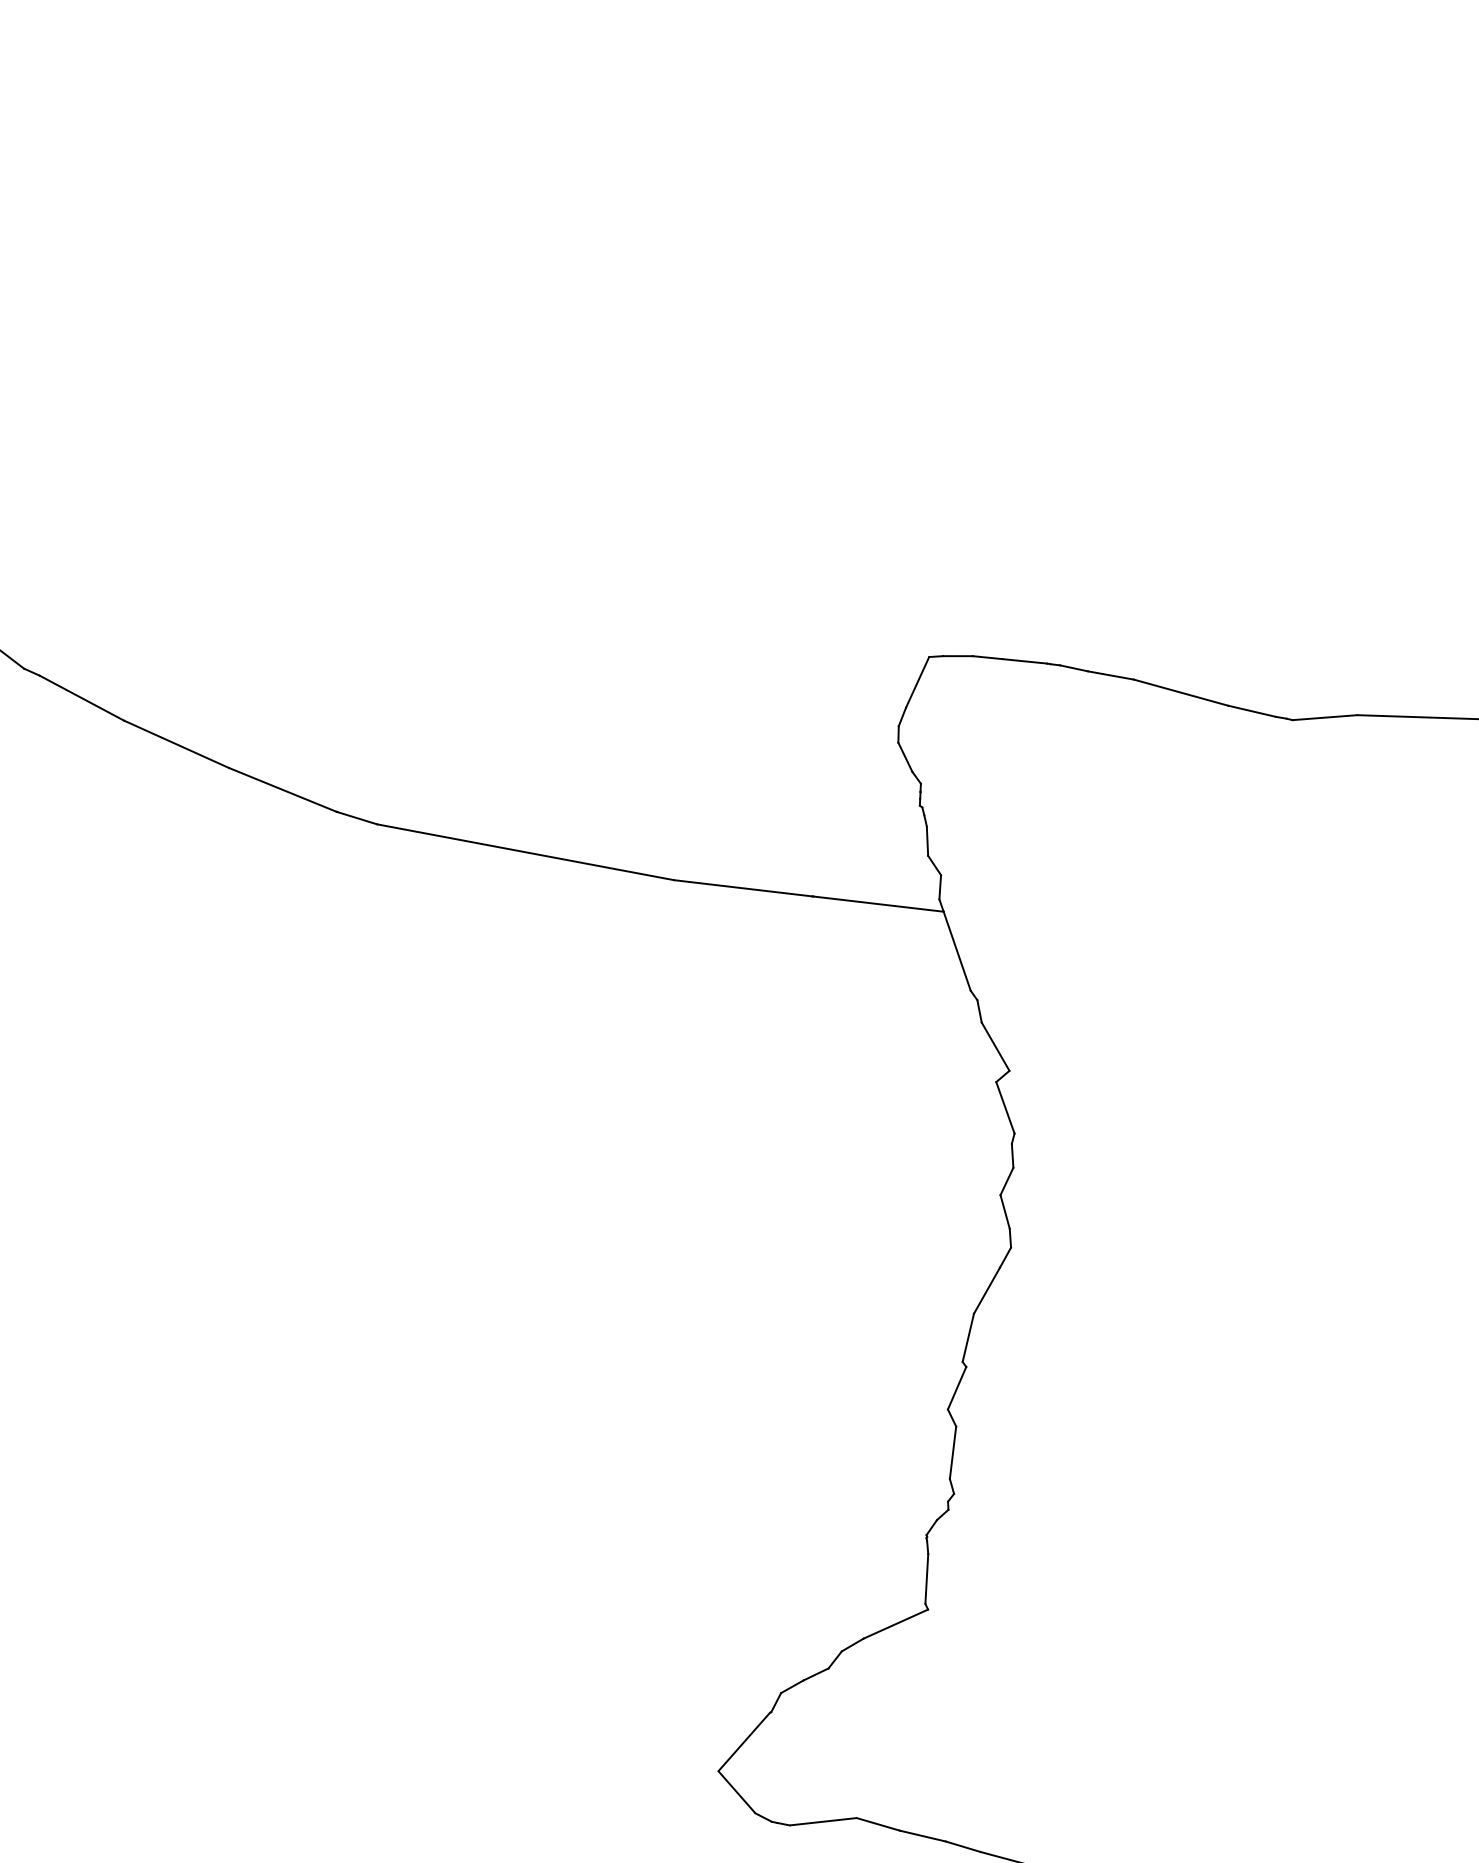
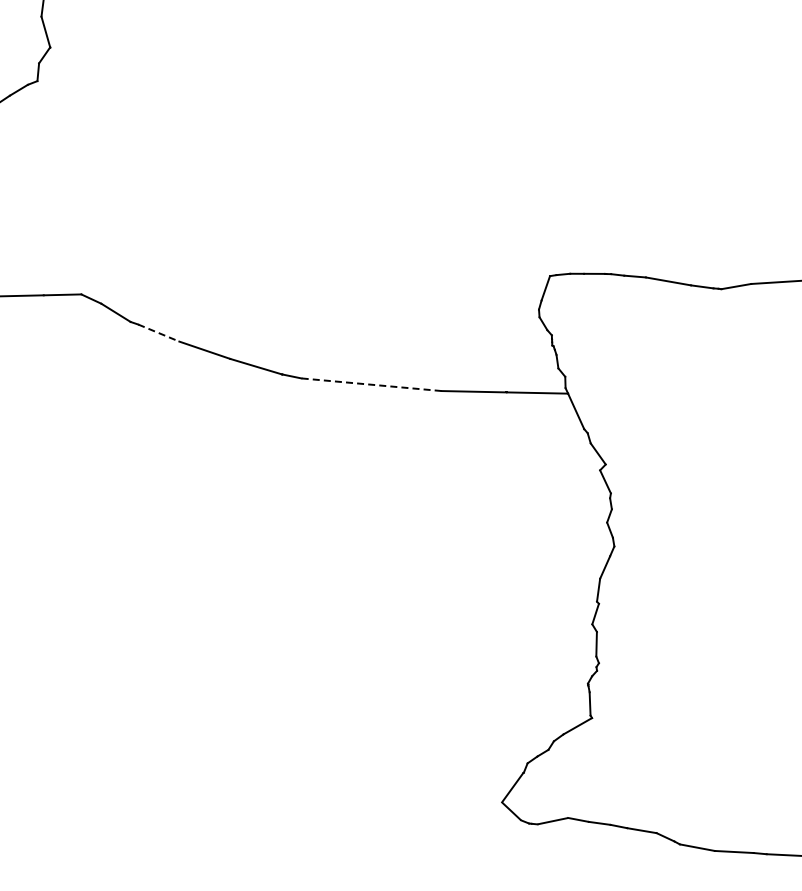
line: (83, 699) -> (159, 333), solid -> dashed
line: (525, 851) -> (371, 384), solid -> dashed

